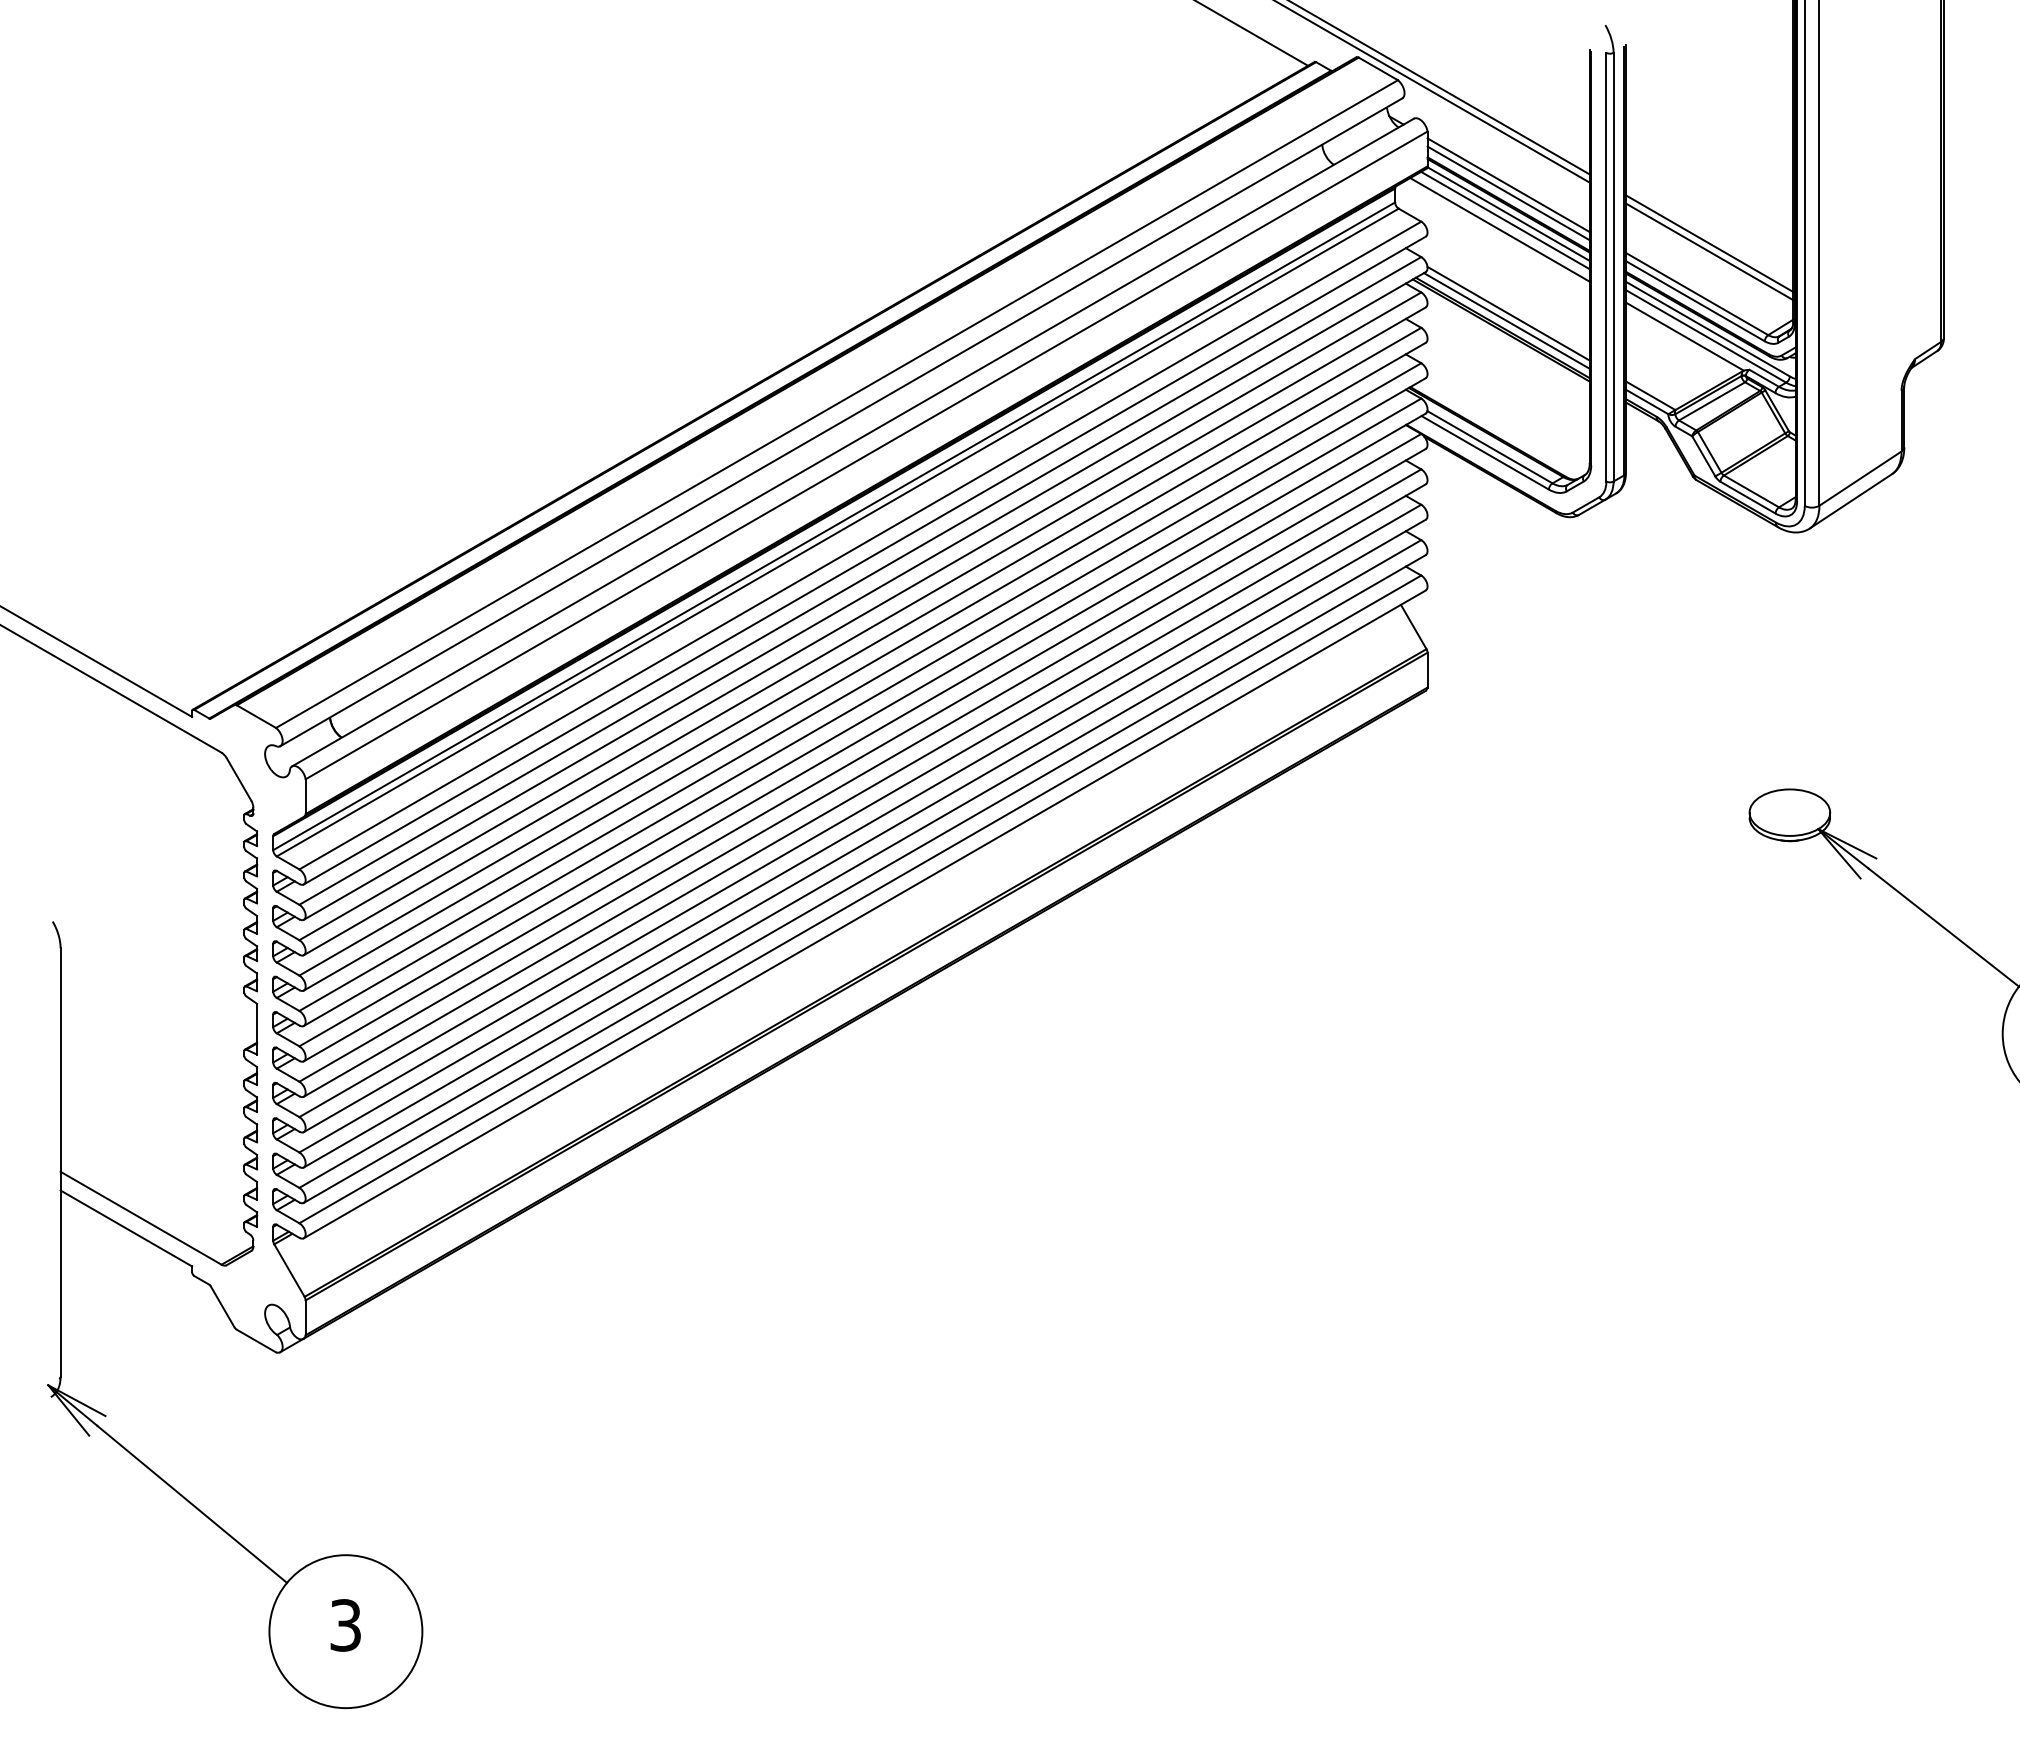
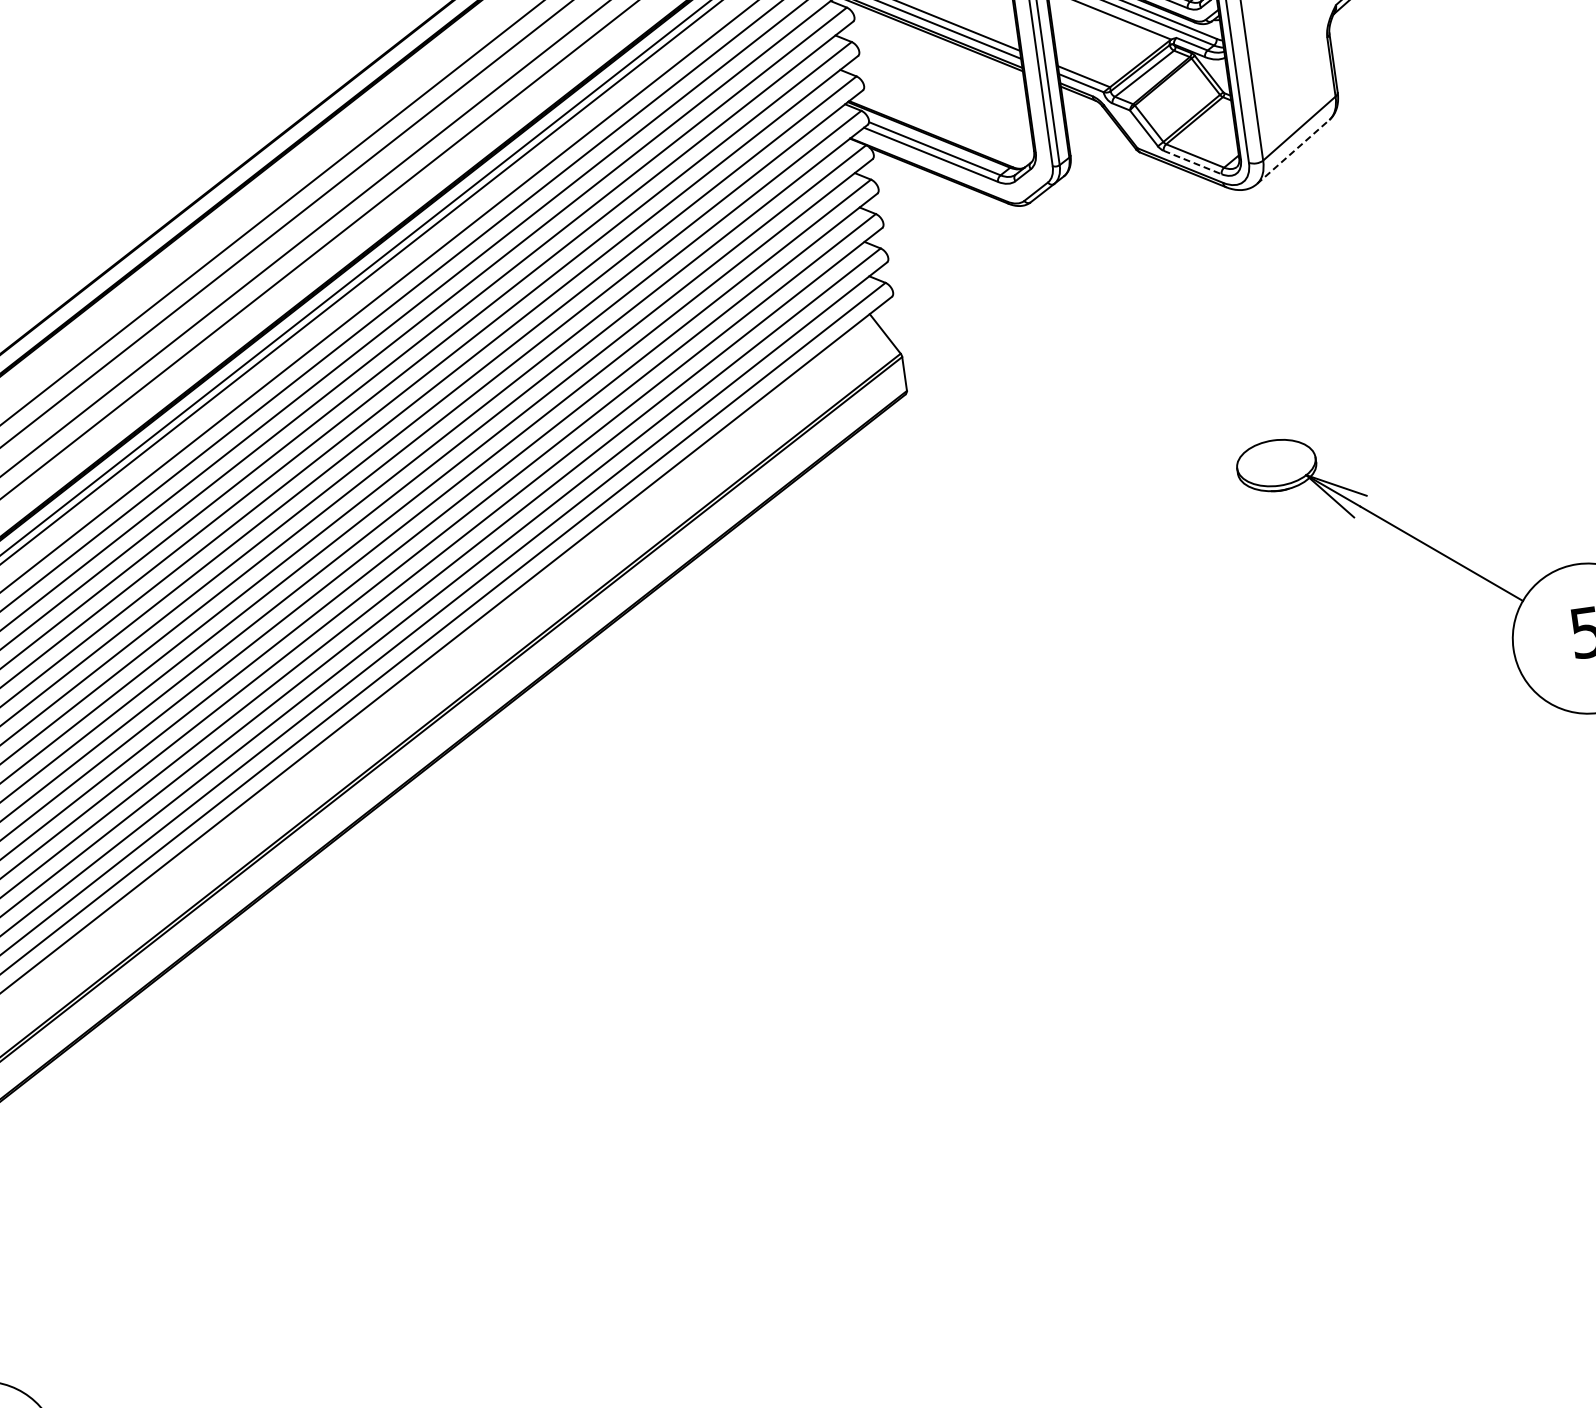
line: (1748, 497) -> (1193, 162), solid -> dashed
line: (1851, 501) -> (1293, 152), solid -> dashed

